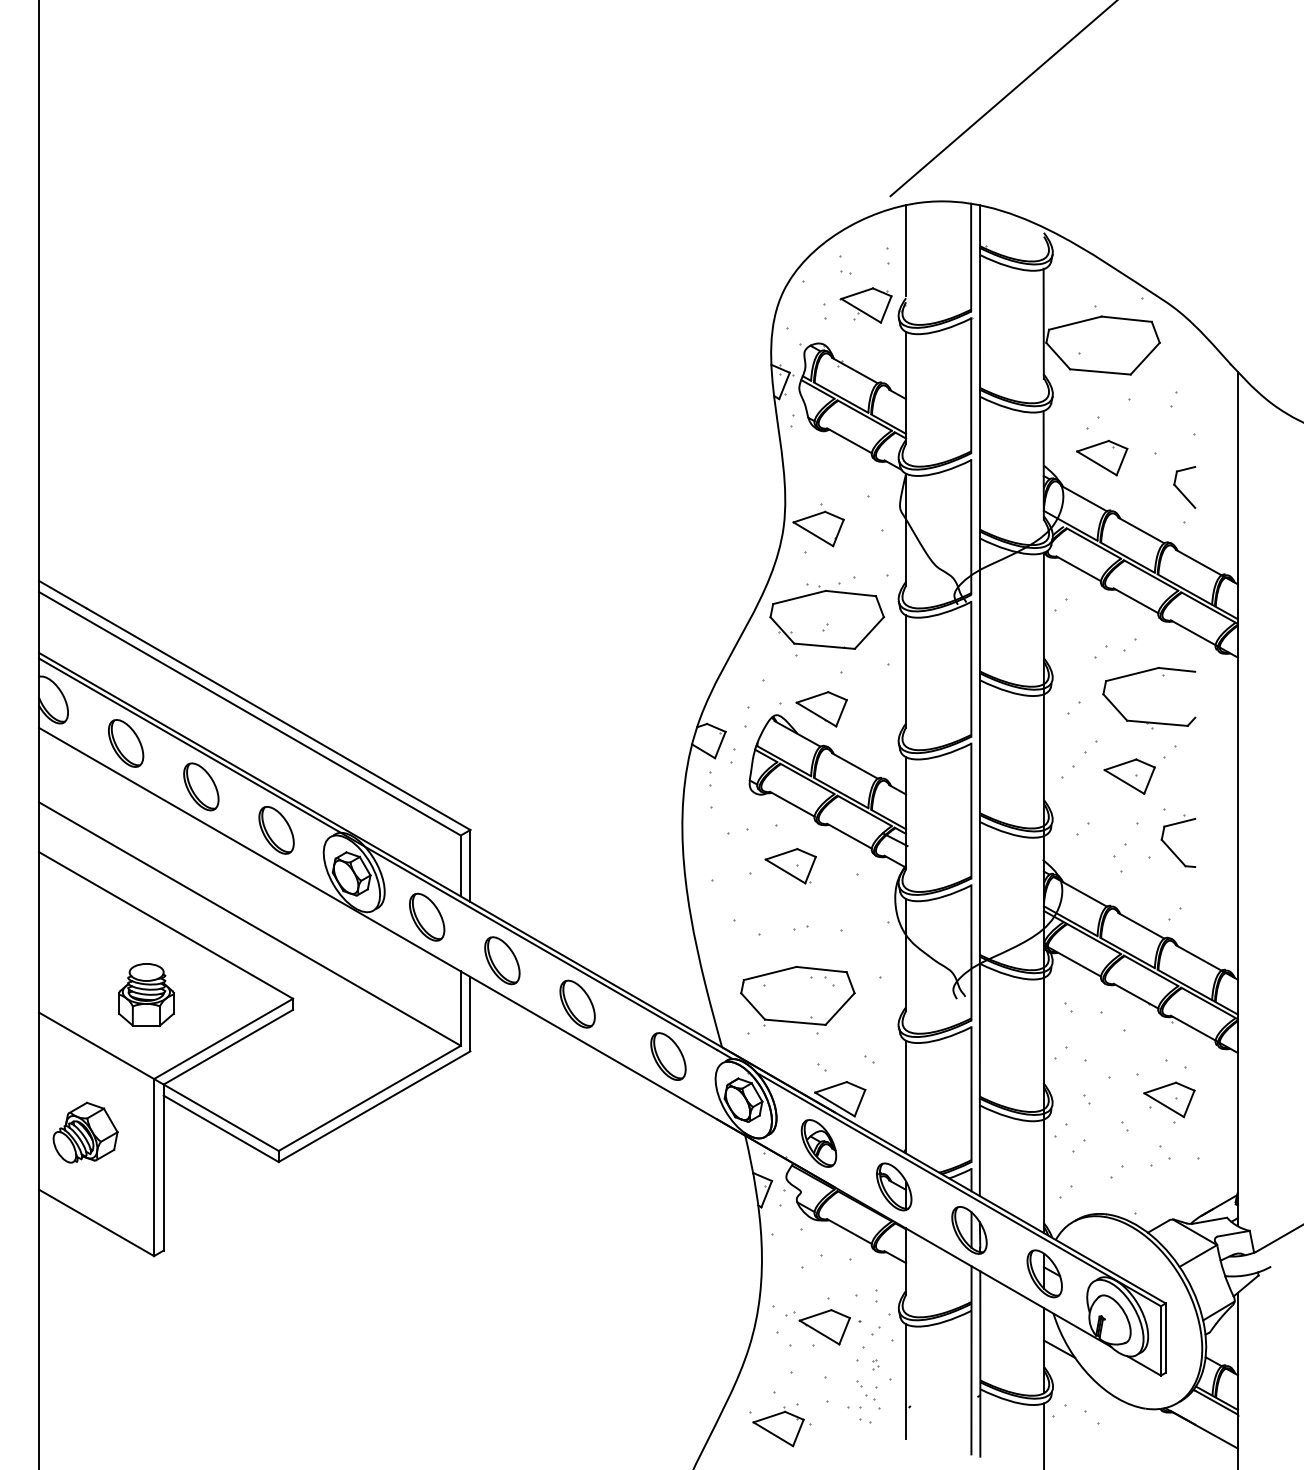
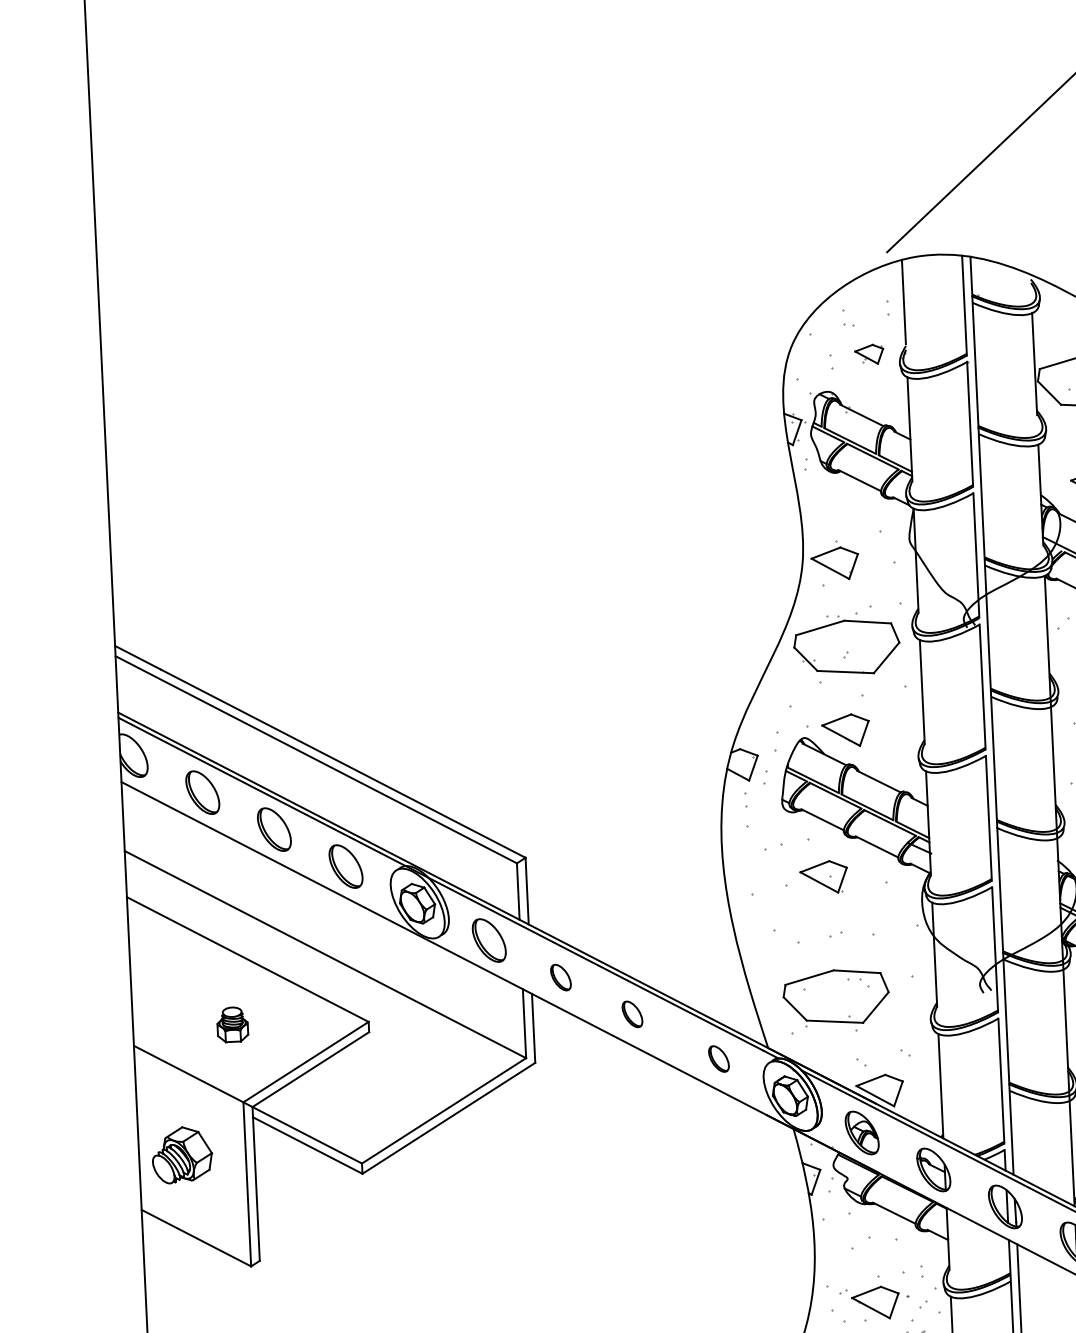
part: (865, 305) -> (868, 354), size x0.6
part: (502, 960) -> (561, 977), size x0.6
part: (146, 994) -> (232, 1024), size x0.6
part: (577, 1003) -> (632, 1013), size x0.6
part: (668, 1056) -> (719, 1058), size x0.6

